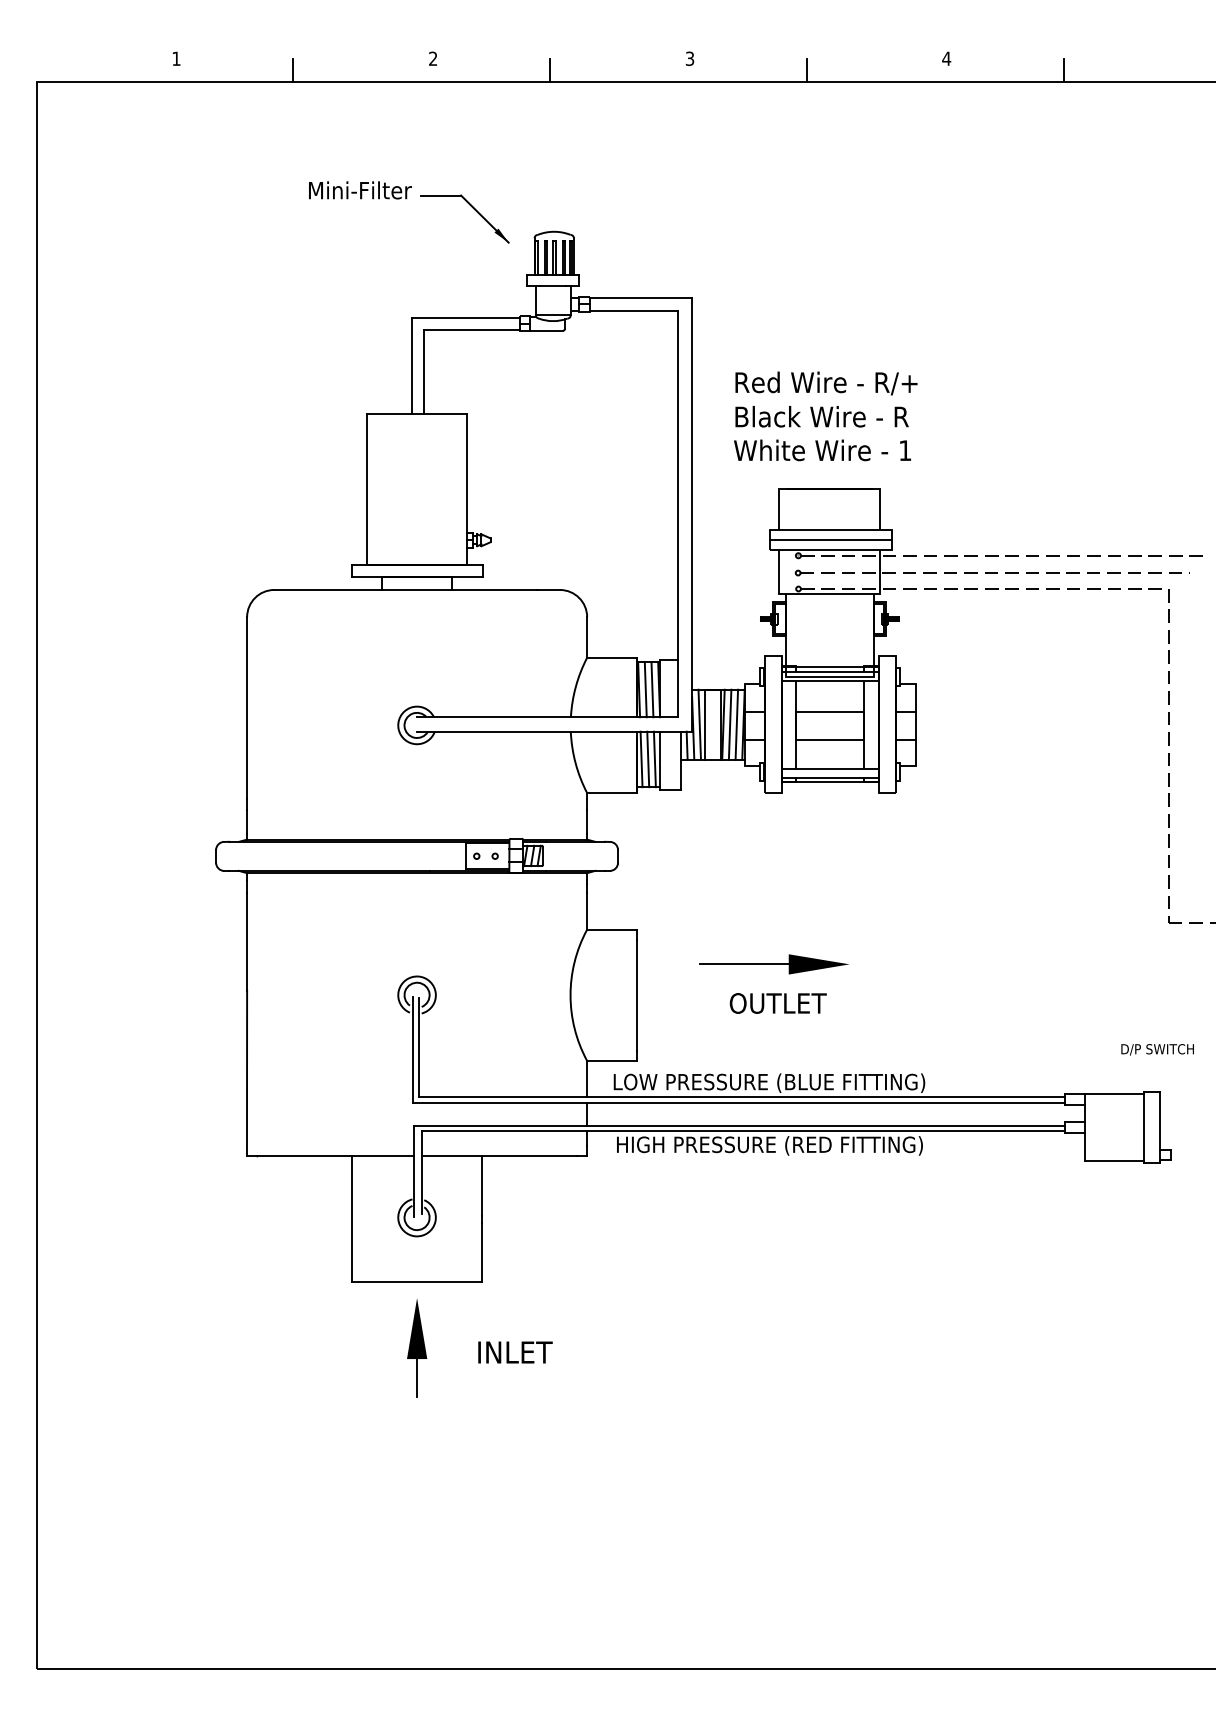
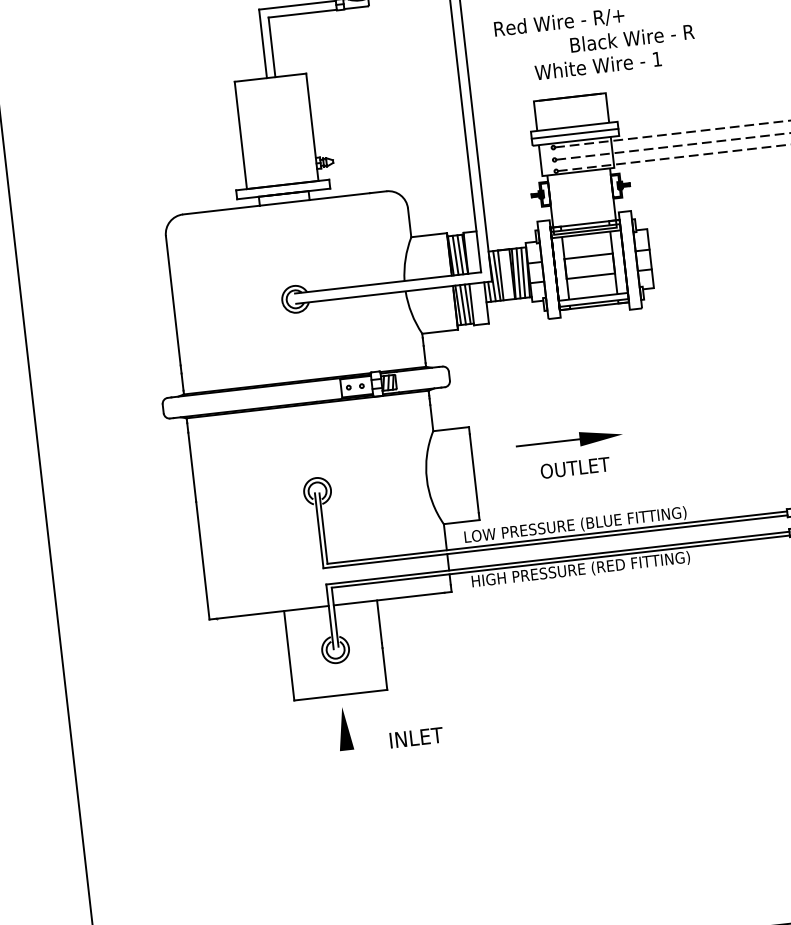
text: (821, 416) -> (631, 38), moved
text: (822, 450) -> (598, 65), moved
line: (417, 1378) -> (348, 764), removed

